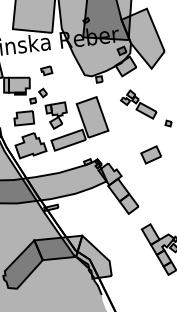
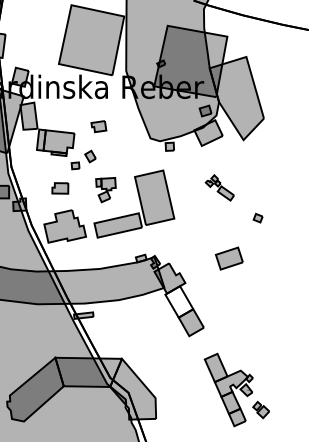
part: (138, 104) -> (219, 187), size x0.6
part: (56, 115) -> (105, 189), size x0.7
part: (24, 118) -> (60, 188), size x0.6
fill: (118, 189) -> (179, 301), removed

